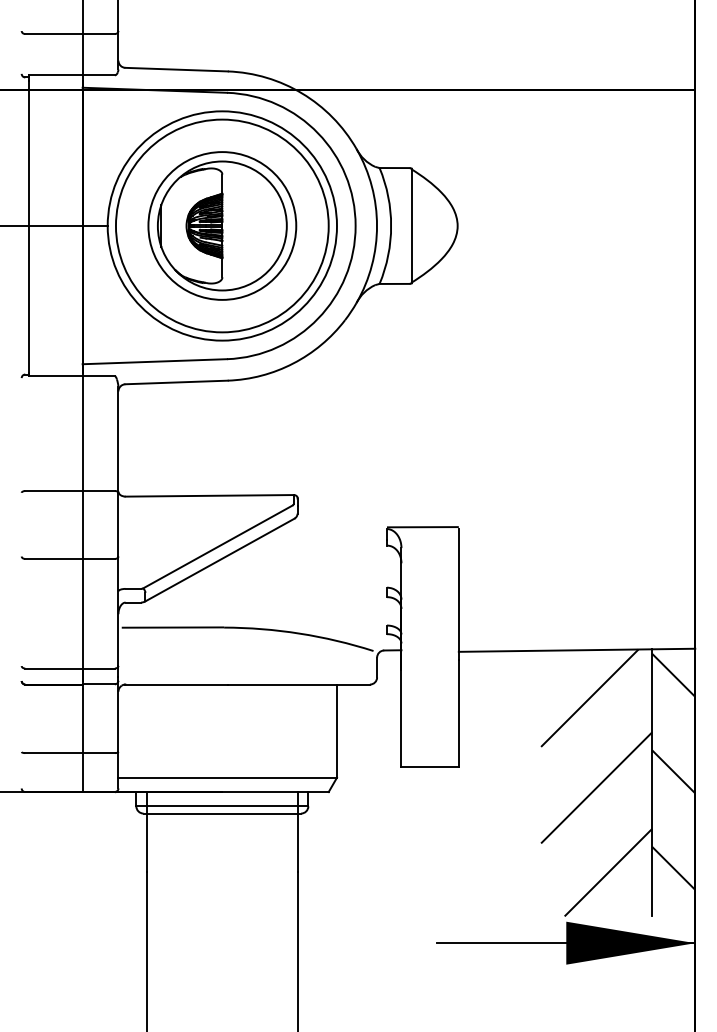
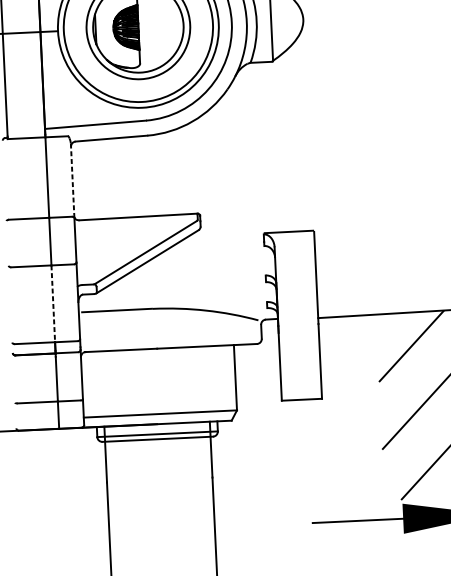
line: (118, 439) -> (72, 180), solid -> dashed
line: (82, 613) -> (53, 303), solid -> dashed

